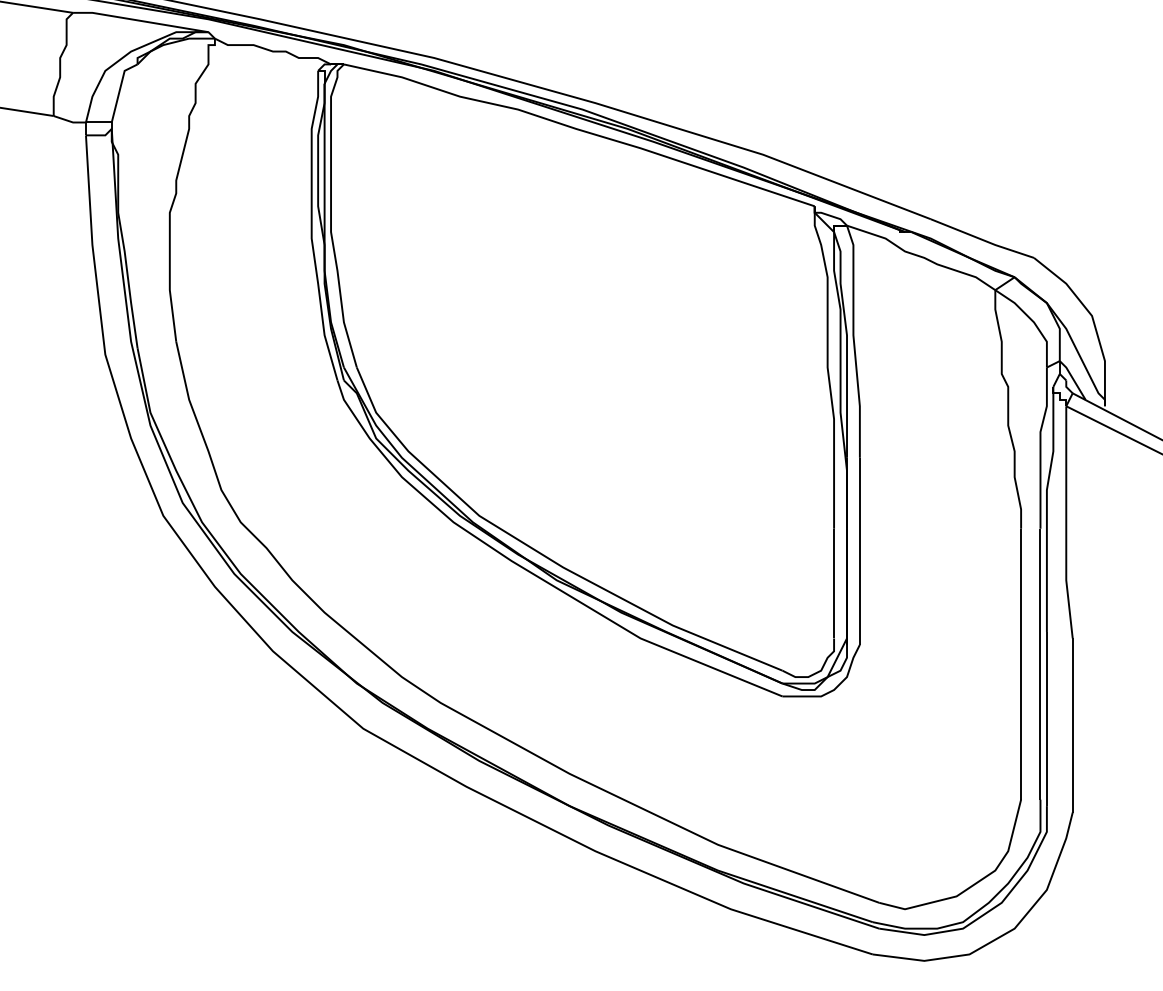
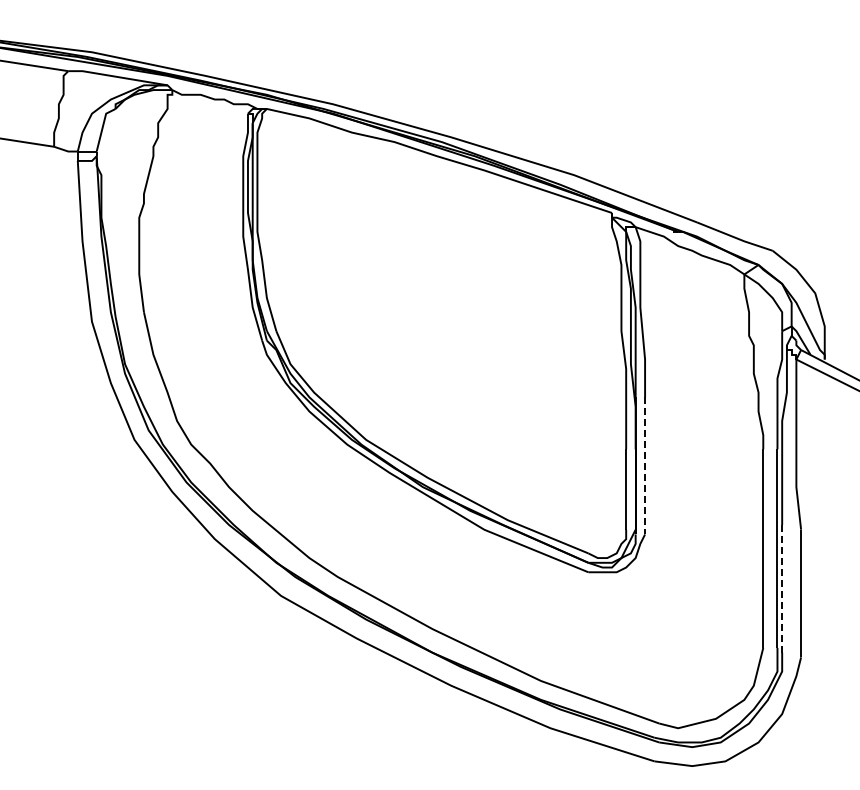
line: (860, 550) -> (645, 465), solid -> dashed
line: (1047, 718) -> (782, 588), solid -> dashed

